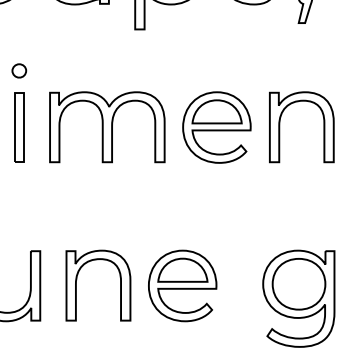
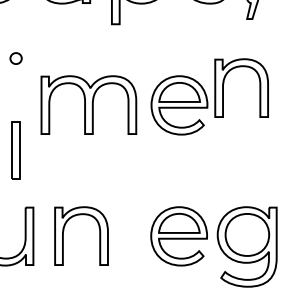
part: (281, 121) -> (224, 83), moved
part: (18, 127) -> (15, 150), moved
part: (181, 286) -> (178, 236), moved

